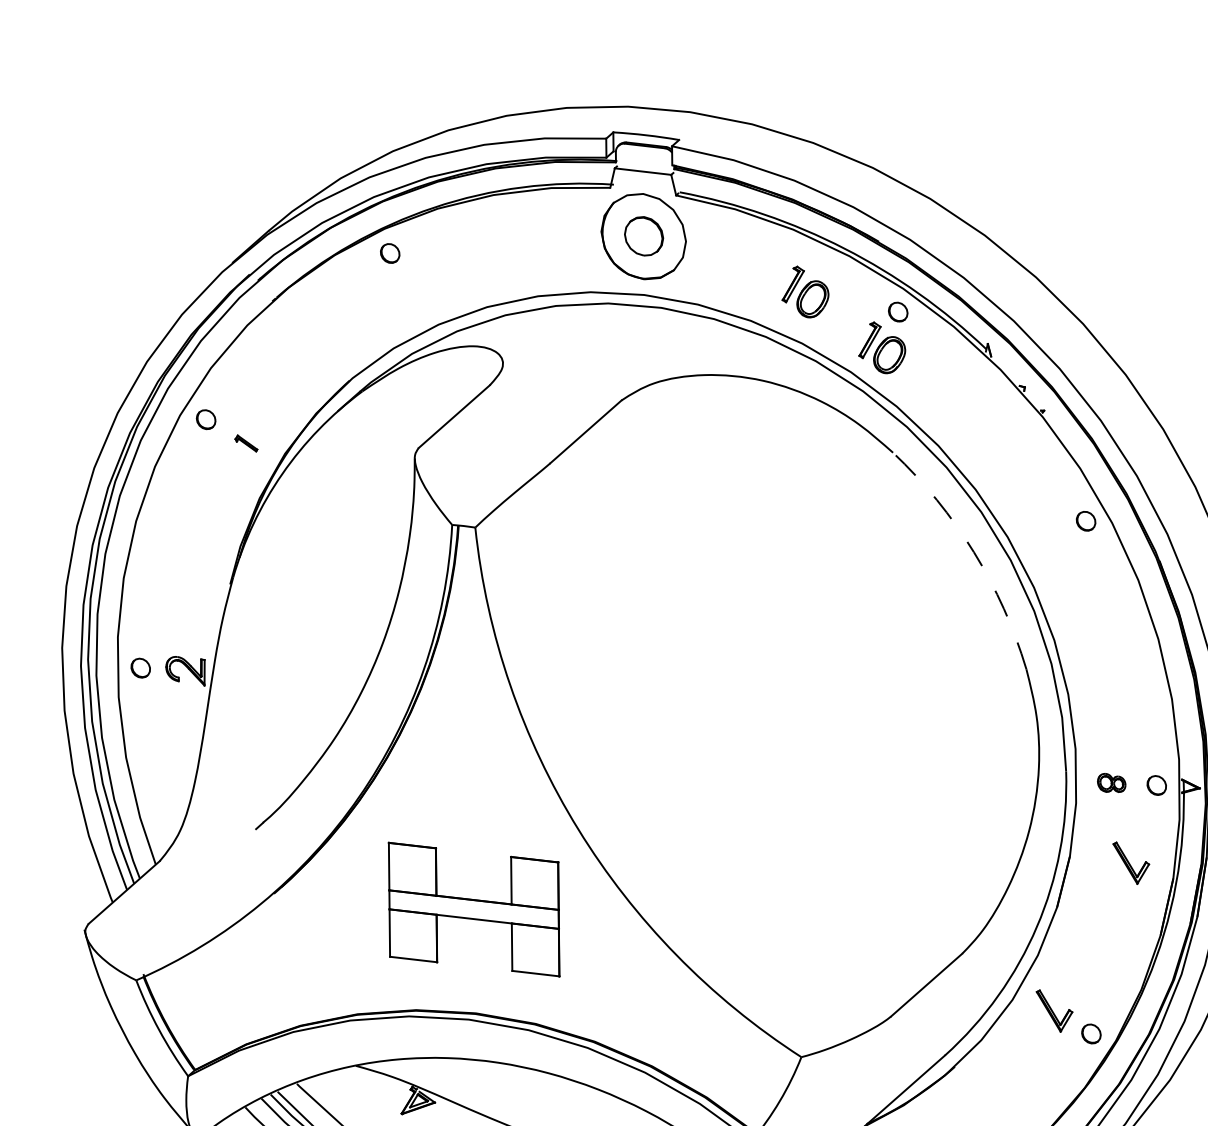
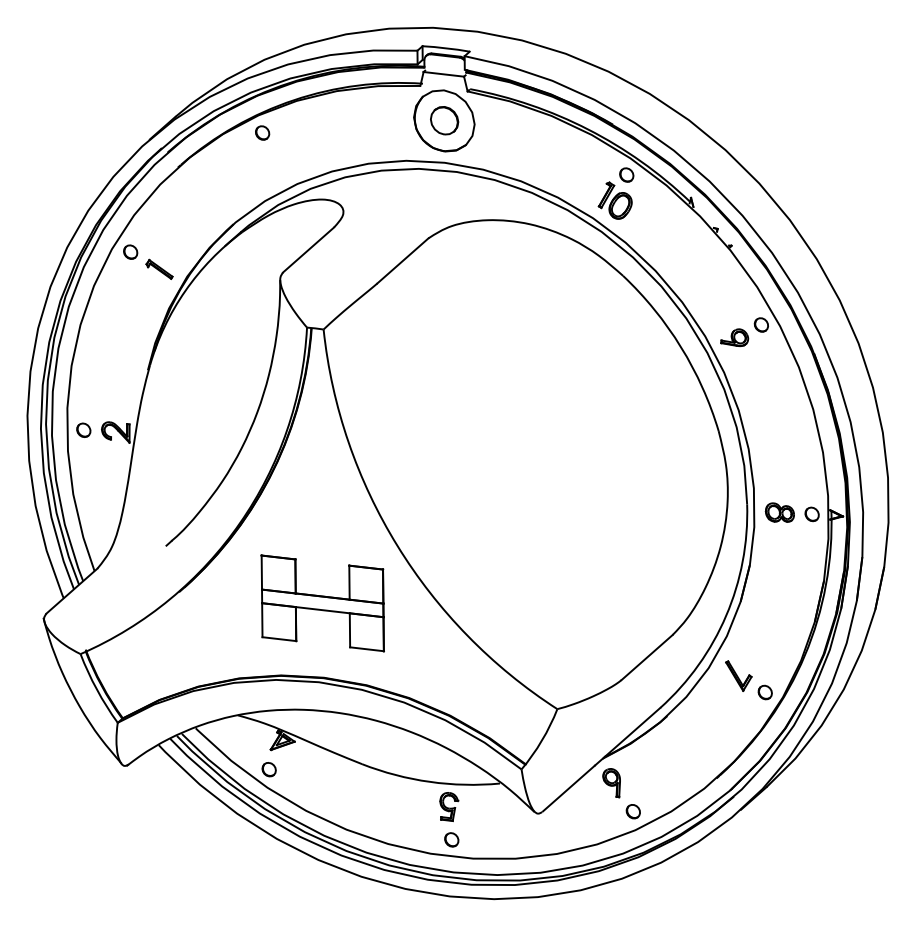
part: (804, 291) -> (559, 160), removed
part: (246, 442) -> (159, 268), size x1.67
part: (1048, 538) -> (734, 337), added
arc: (974, 552) -> (681, 347), dashed -> solid
part: (1111, 782) -> (779, 512), size x1.43
part: (1130, 862) -> (793, 569), removed

